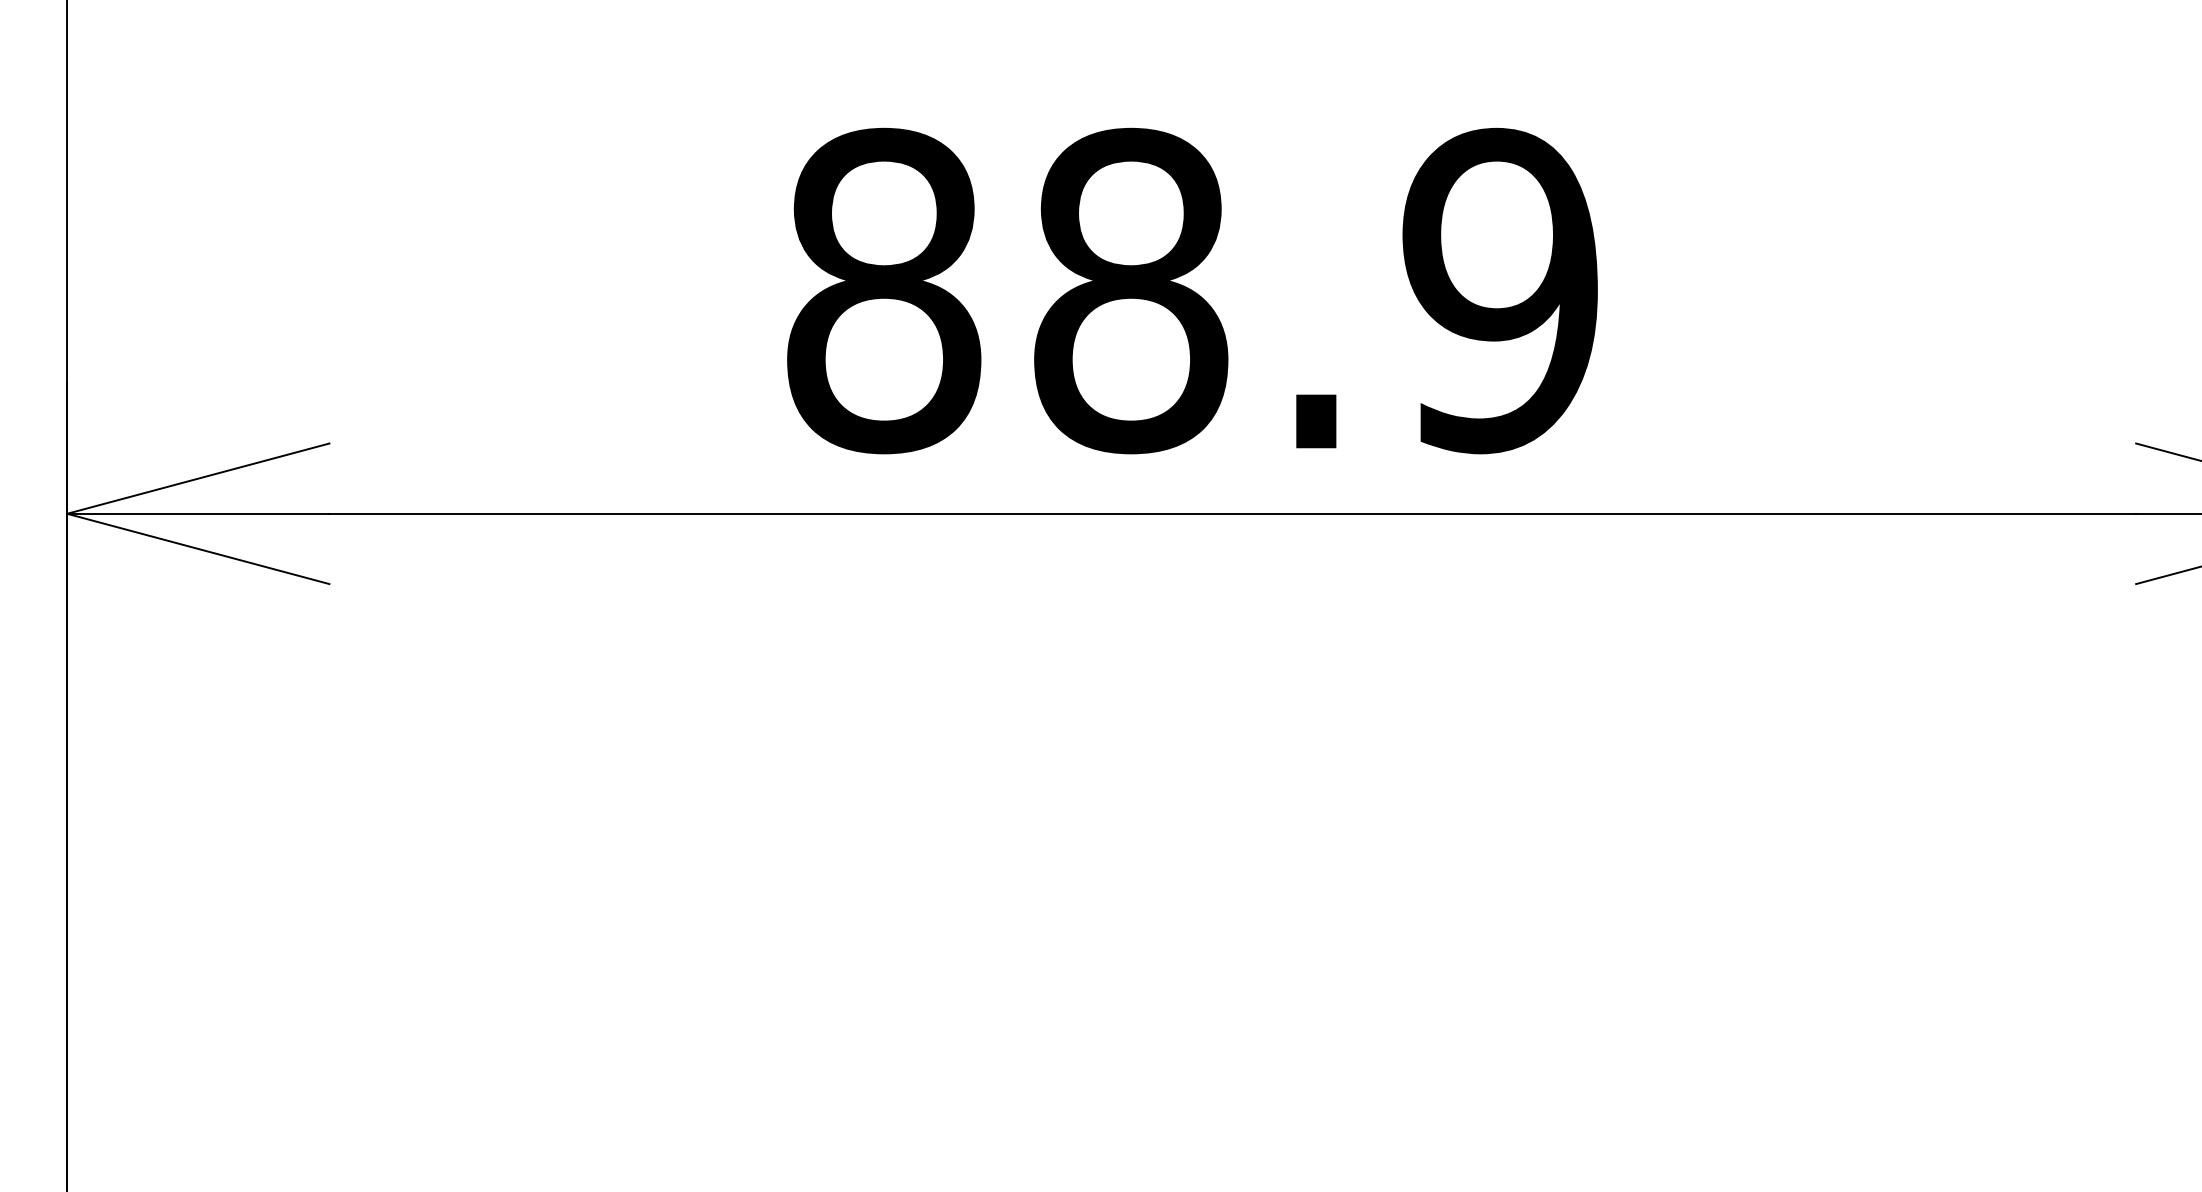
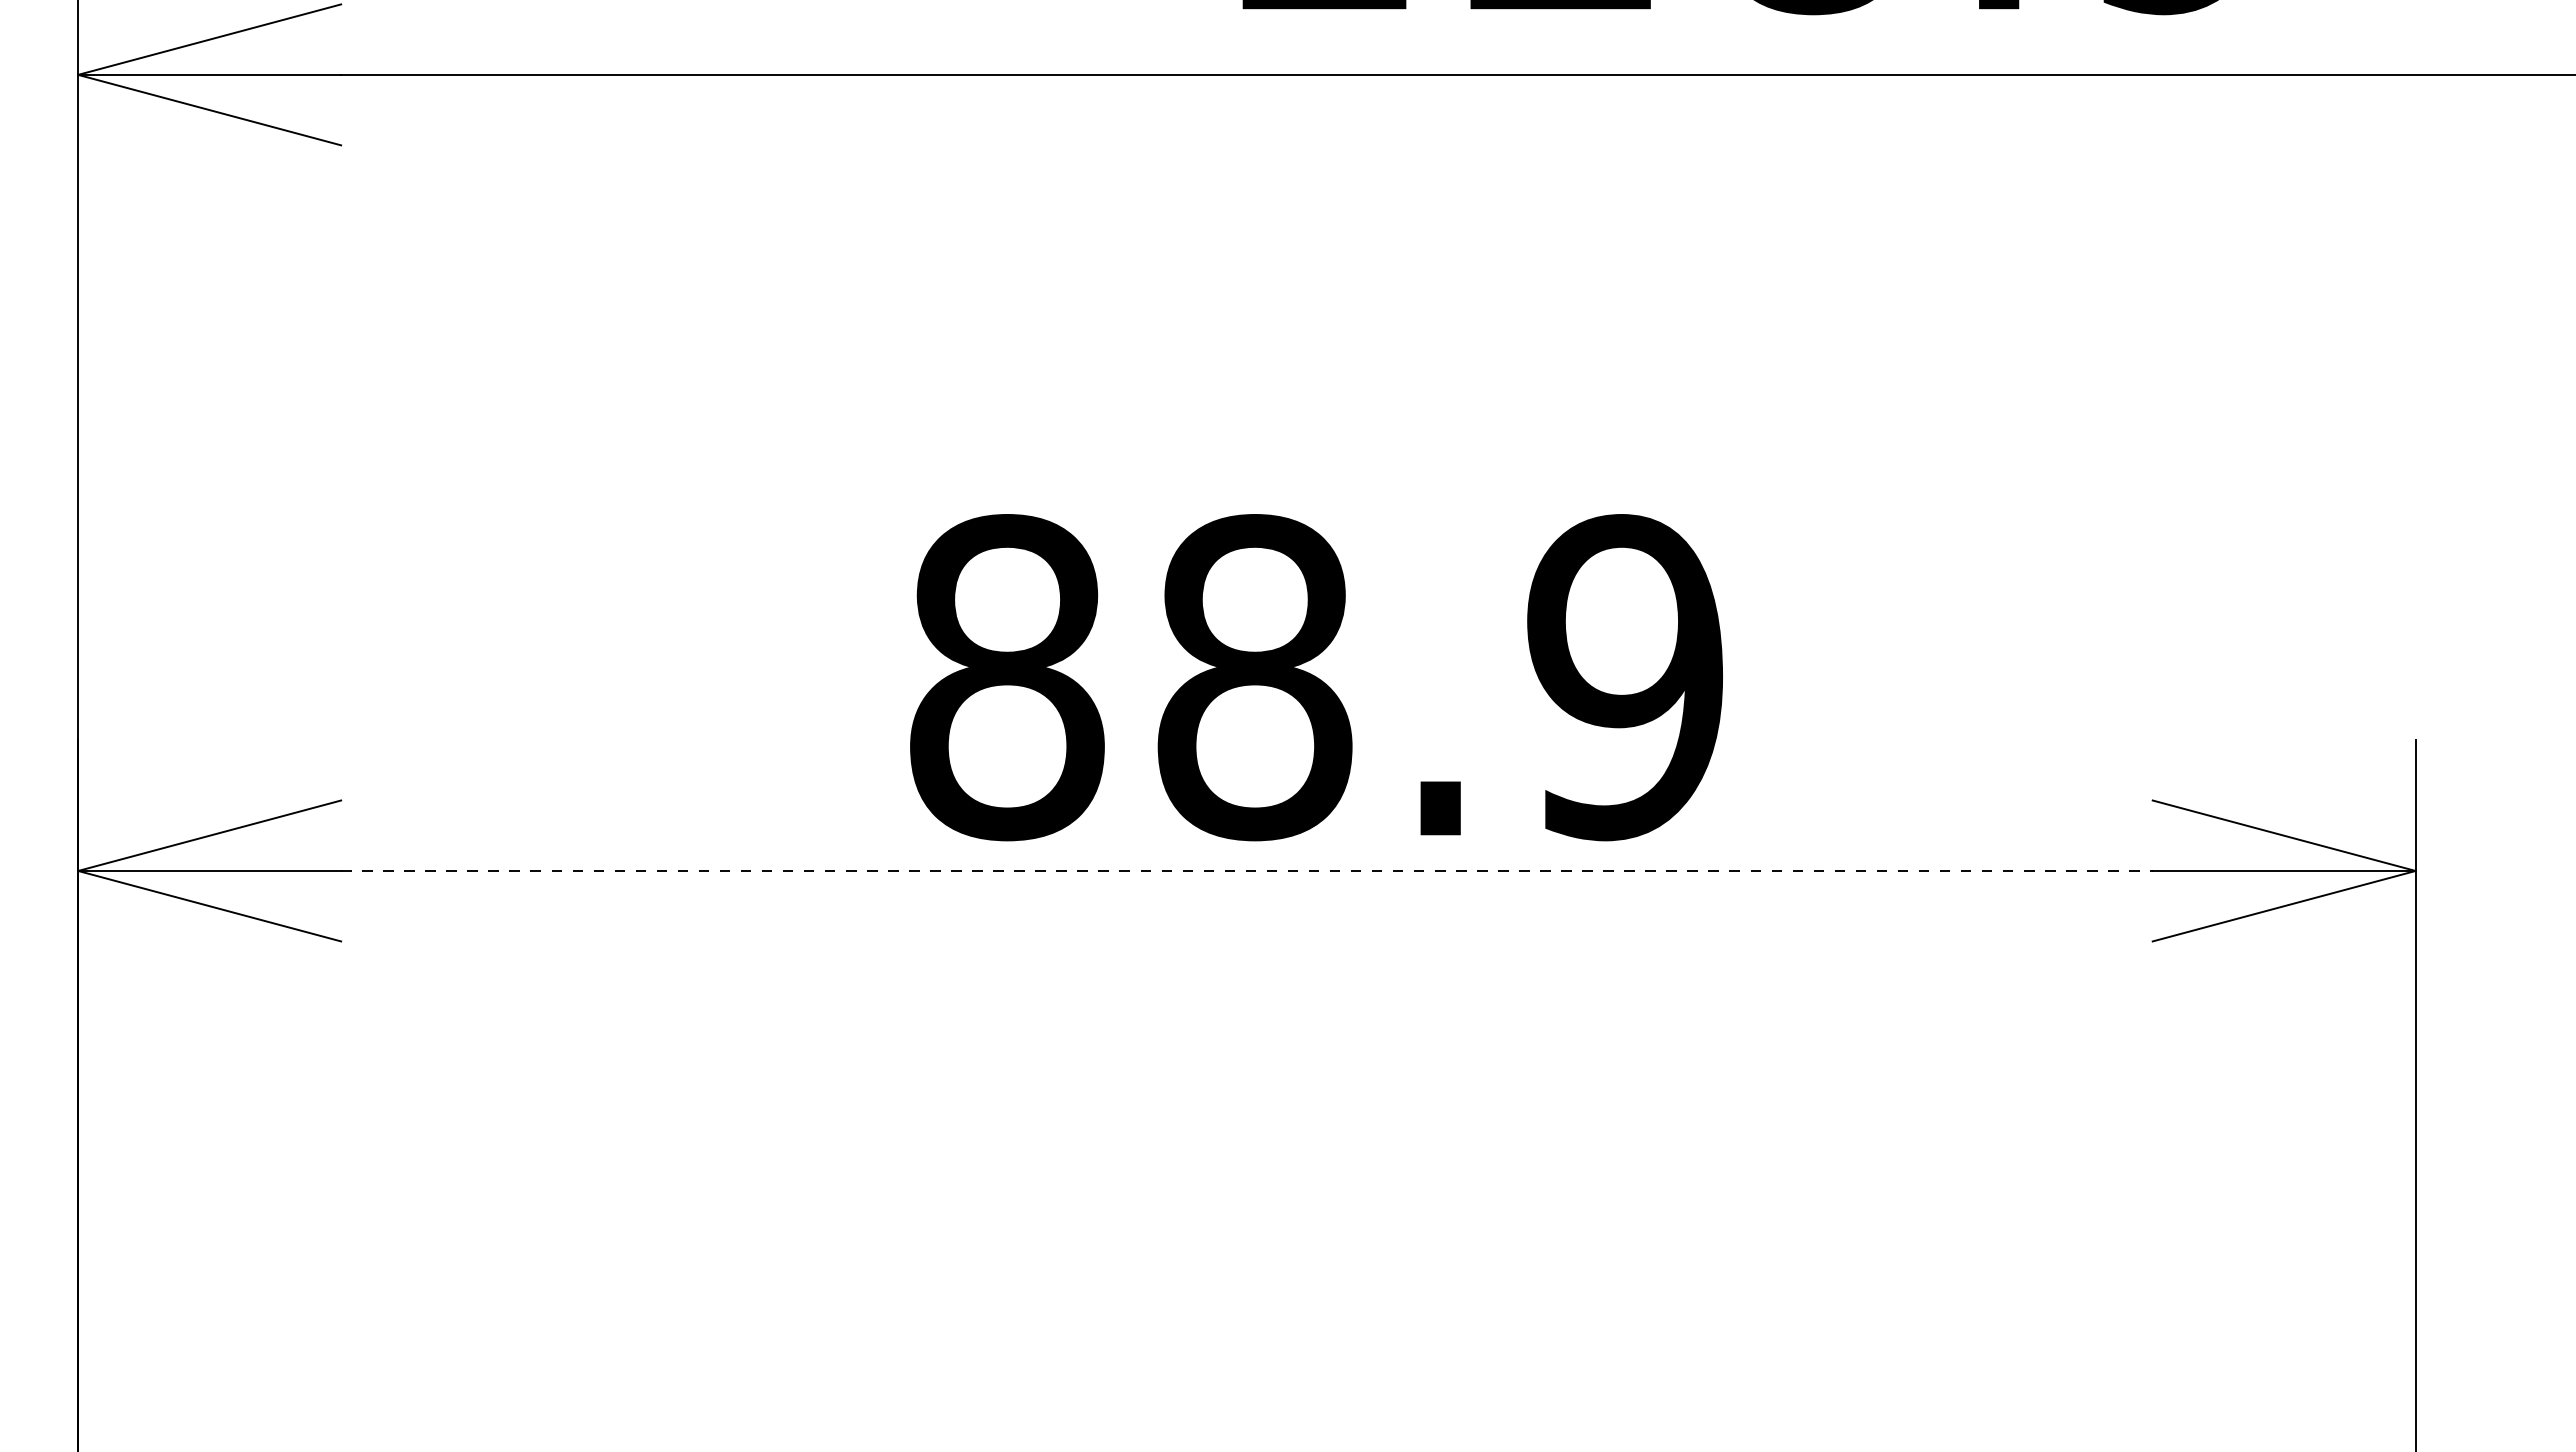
text: (1192, 290) -> (1316, 677), moved
line: (1232, 513) -> (1246, 870), solid -> dashed

